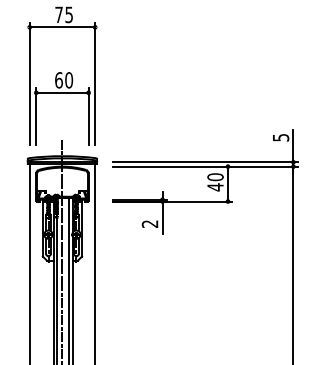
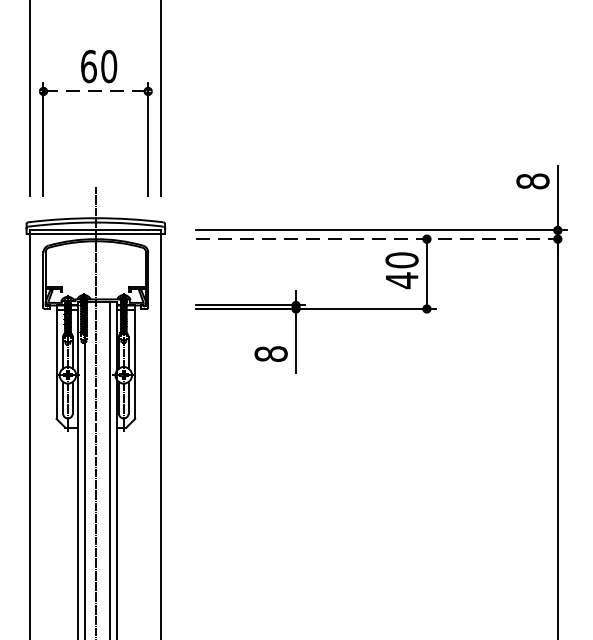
line: (62, 92) -> (95, 90), solid -> dashed
text: (280, 137) -> (531, 180), 5 -> 8
line: (205, 166) -> (381, 238), solid -> dashed
text: (149, 223) -> (269, 352), 2 -> 8

